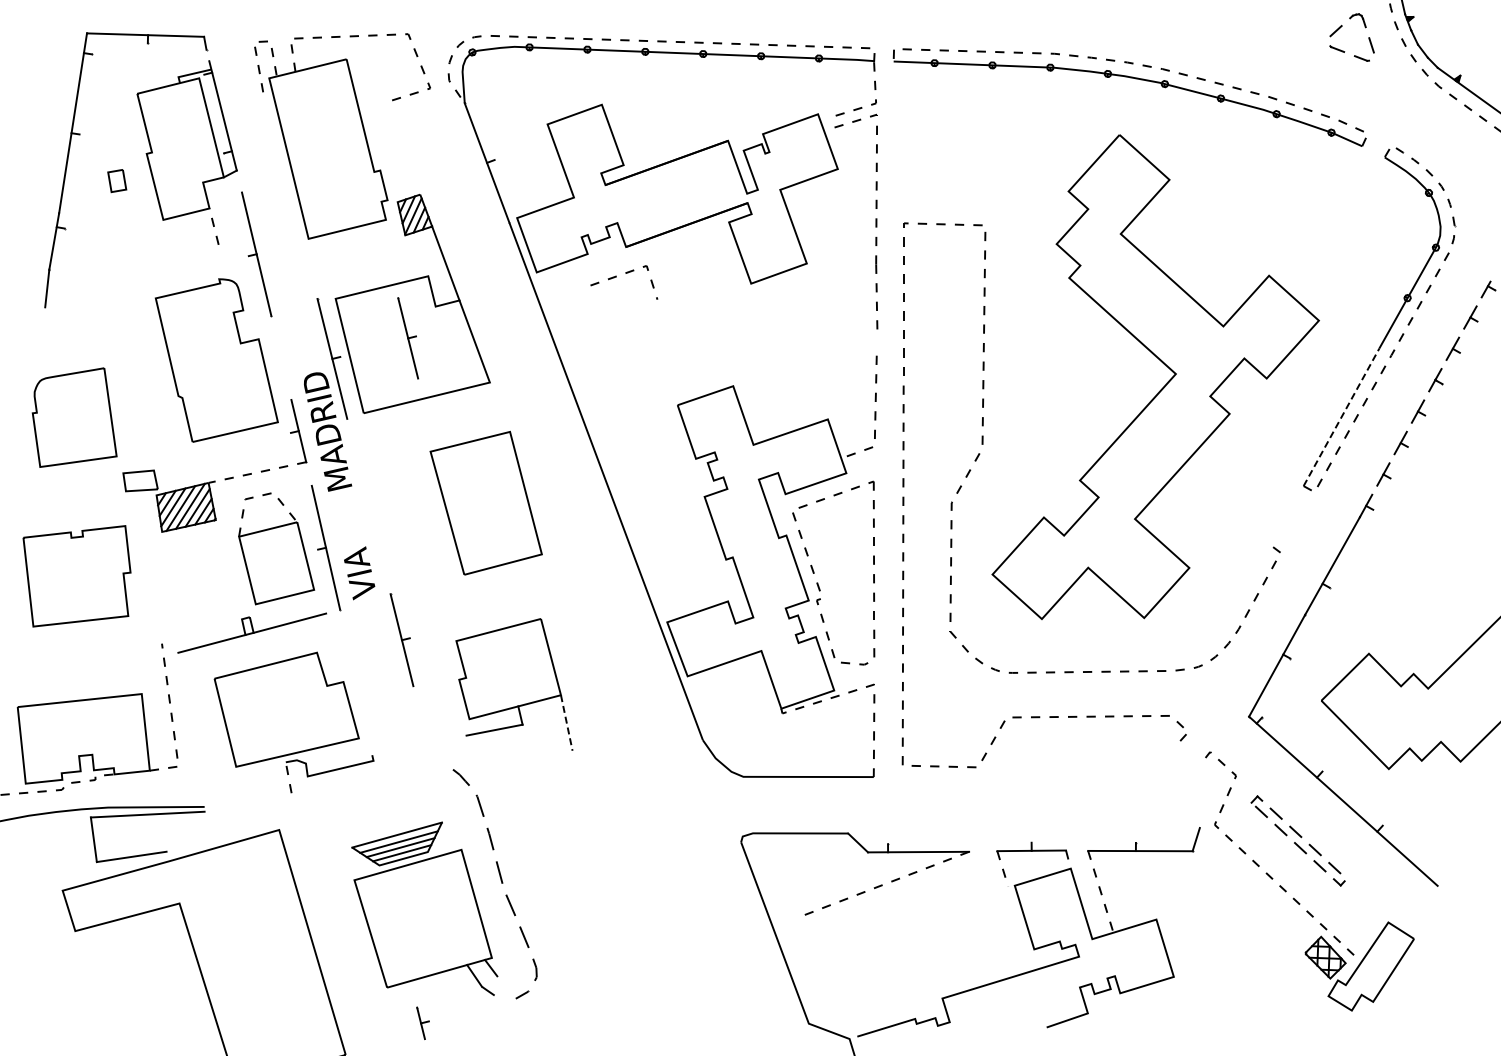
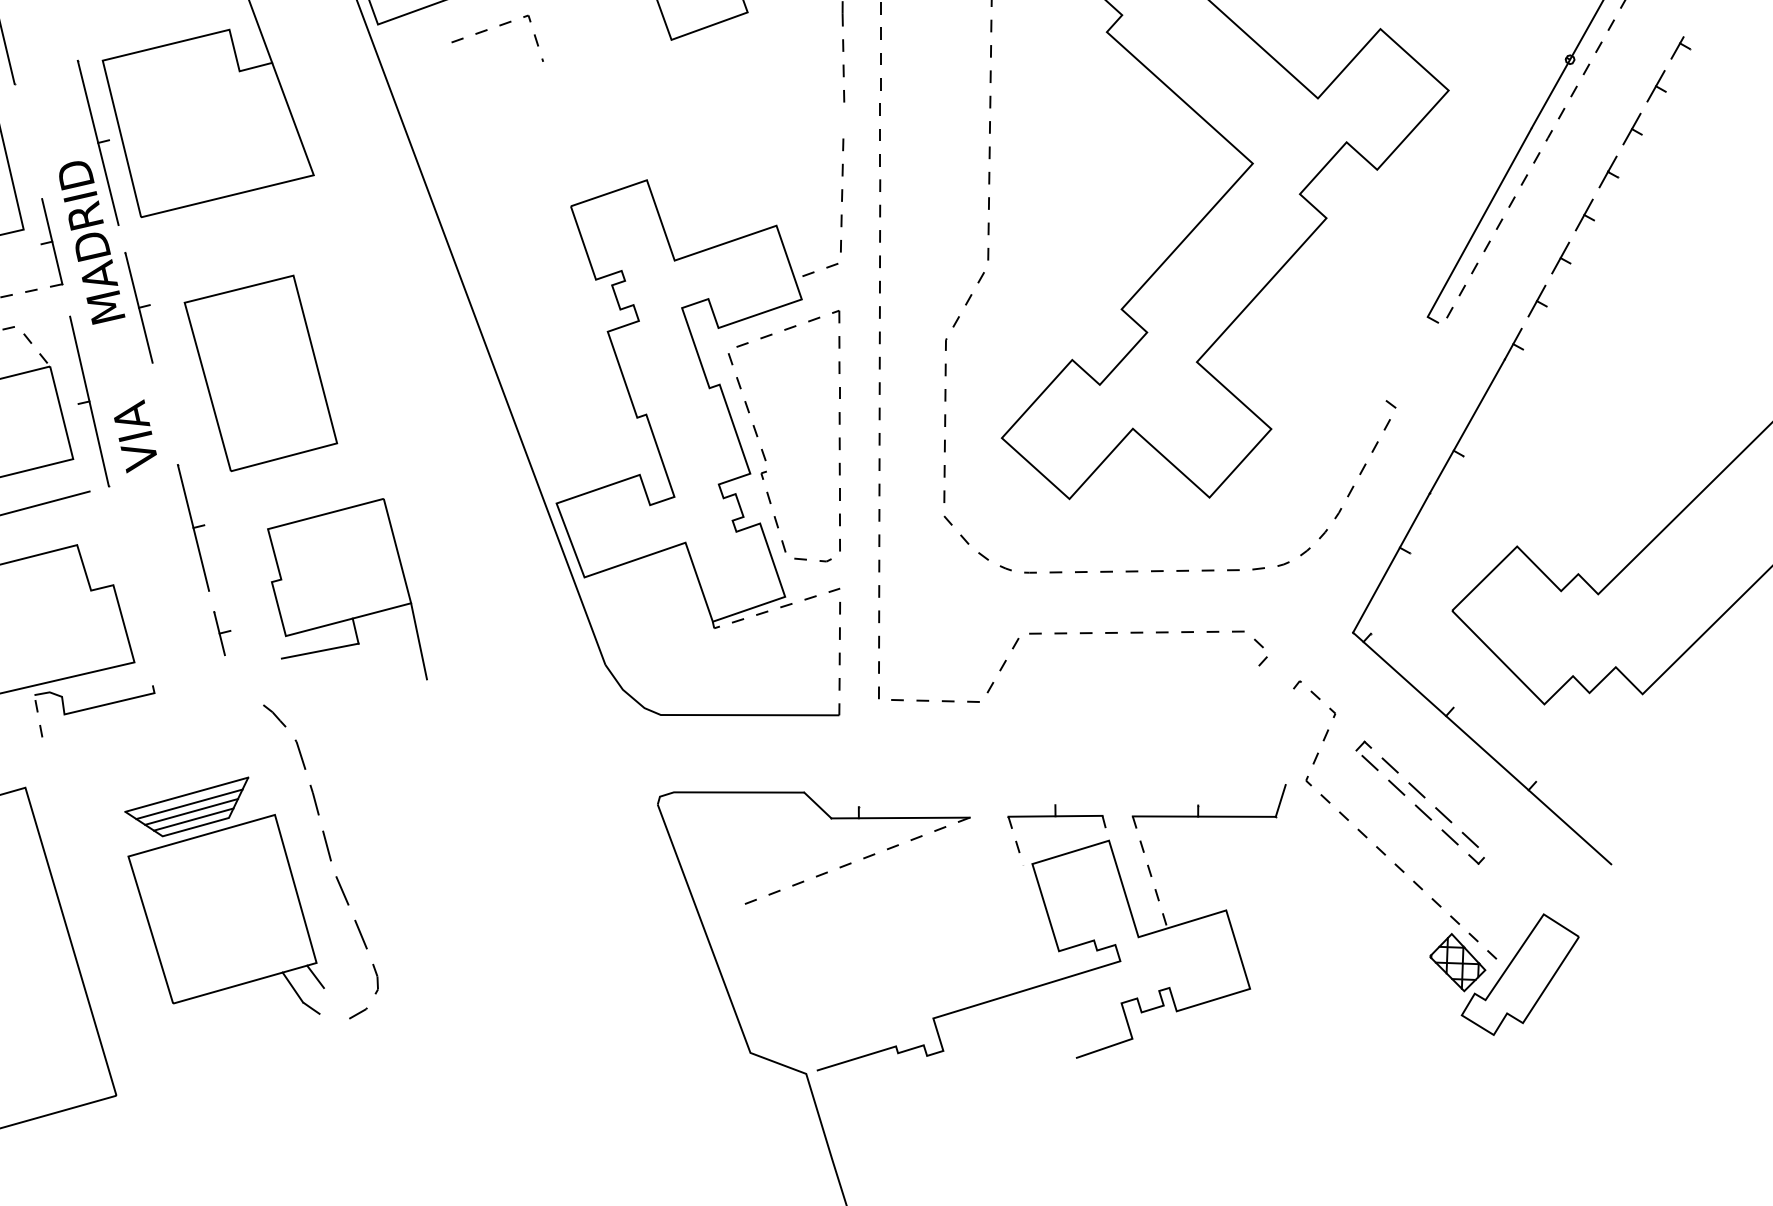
part: (407, 338) -> (138, 307), moved
line: (1341, 416) -> (1479, 221), dashed -> solid
part: (485, 502) -> (259, 372), moved
line: (566, 723) -> (418, 641), dashed -> solid
part: (422, 1022) -> (221, 632), moved

